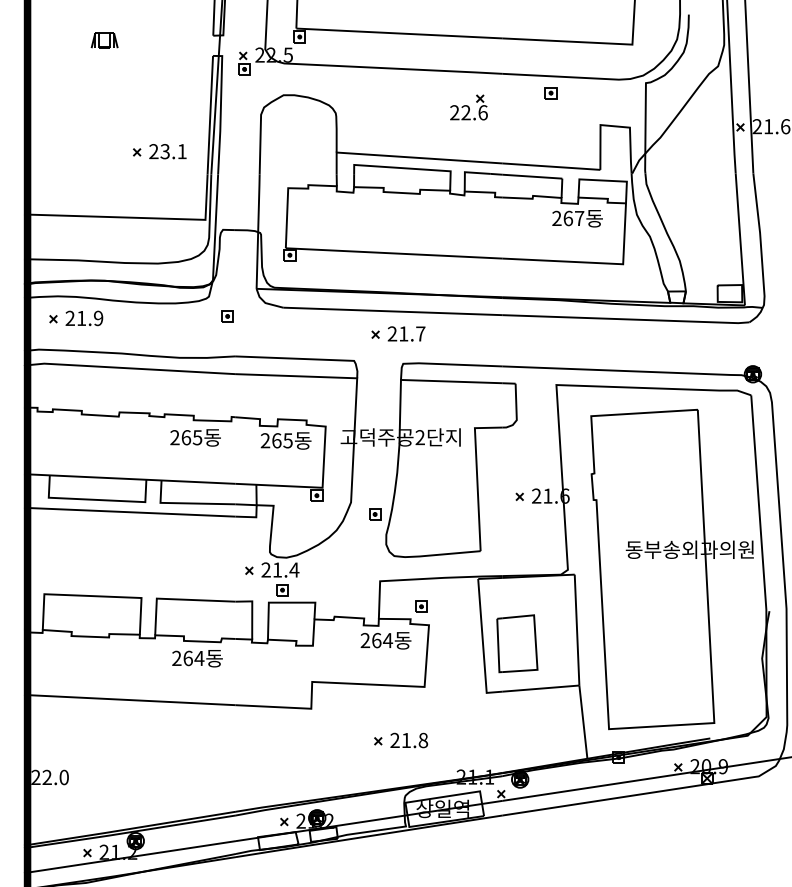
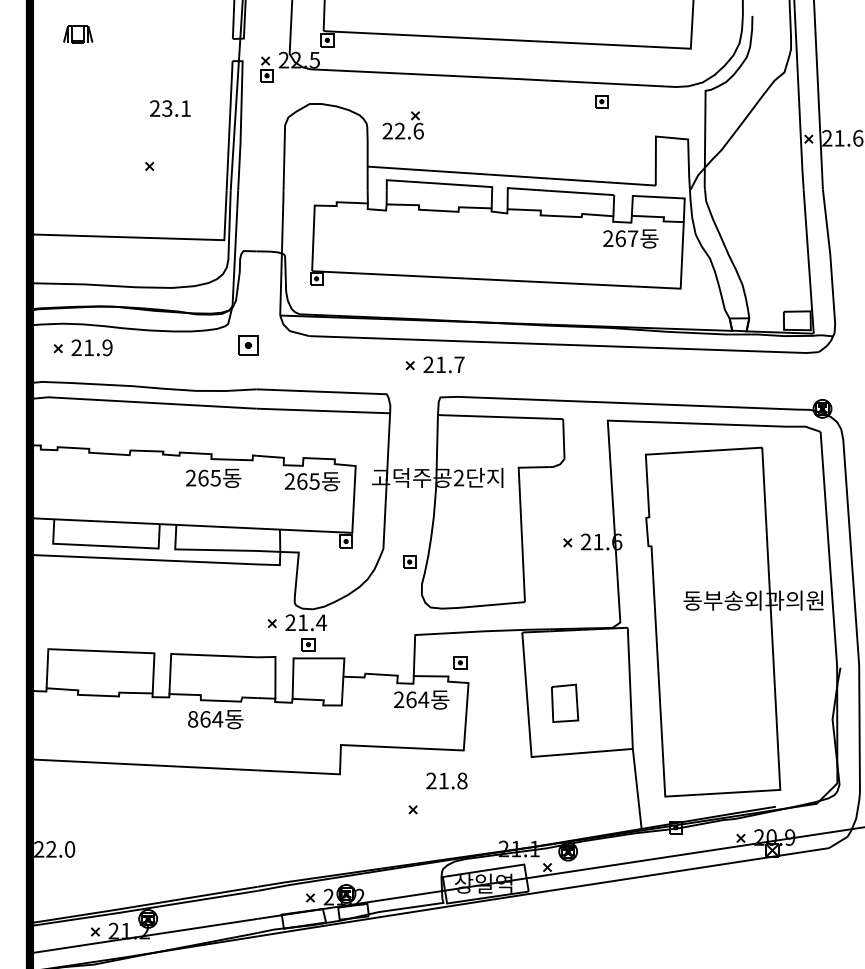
part: (104, 40) -> (78, 34), moved
part: (468, 107) -> (402, 125), moved
text: (168, 151) -> (170, 108), moved
part: (227, 316) -> (248, 345), size x1.6
part: (516, 643) -> (564, 703), size x0.6
text: (177, 658) -> (193, 719), 264 -> 864
text: (408, 740) -> (446, 780), moved

